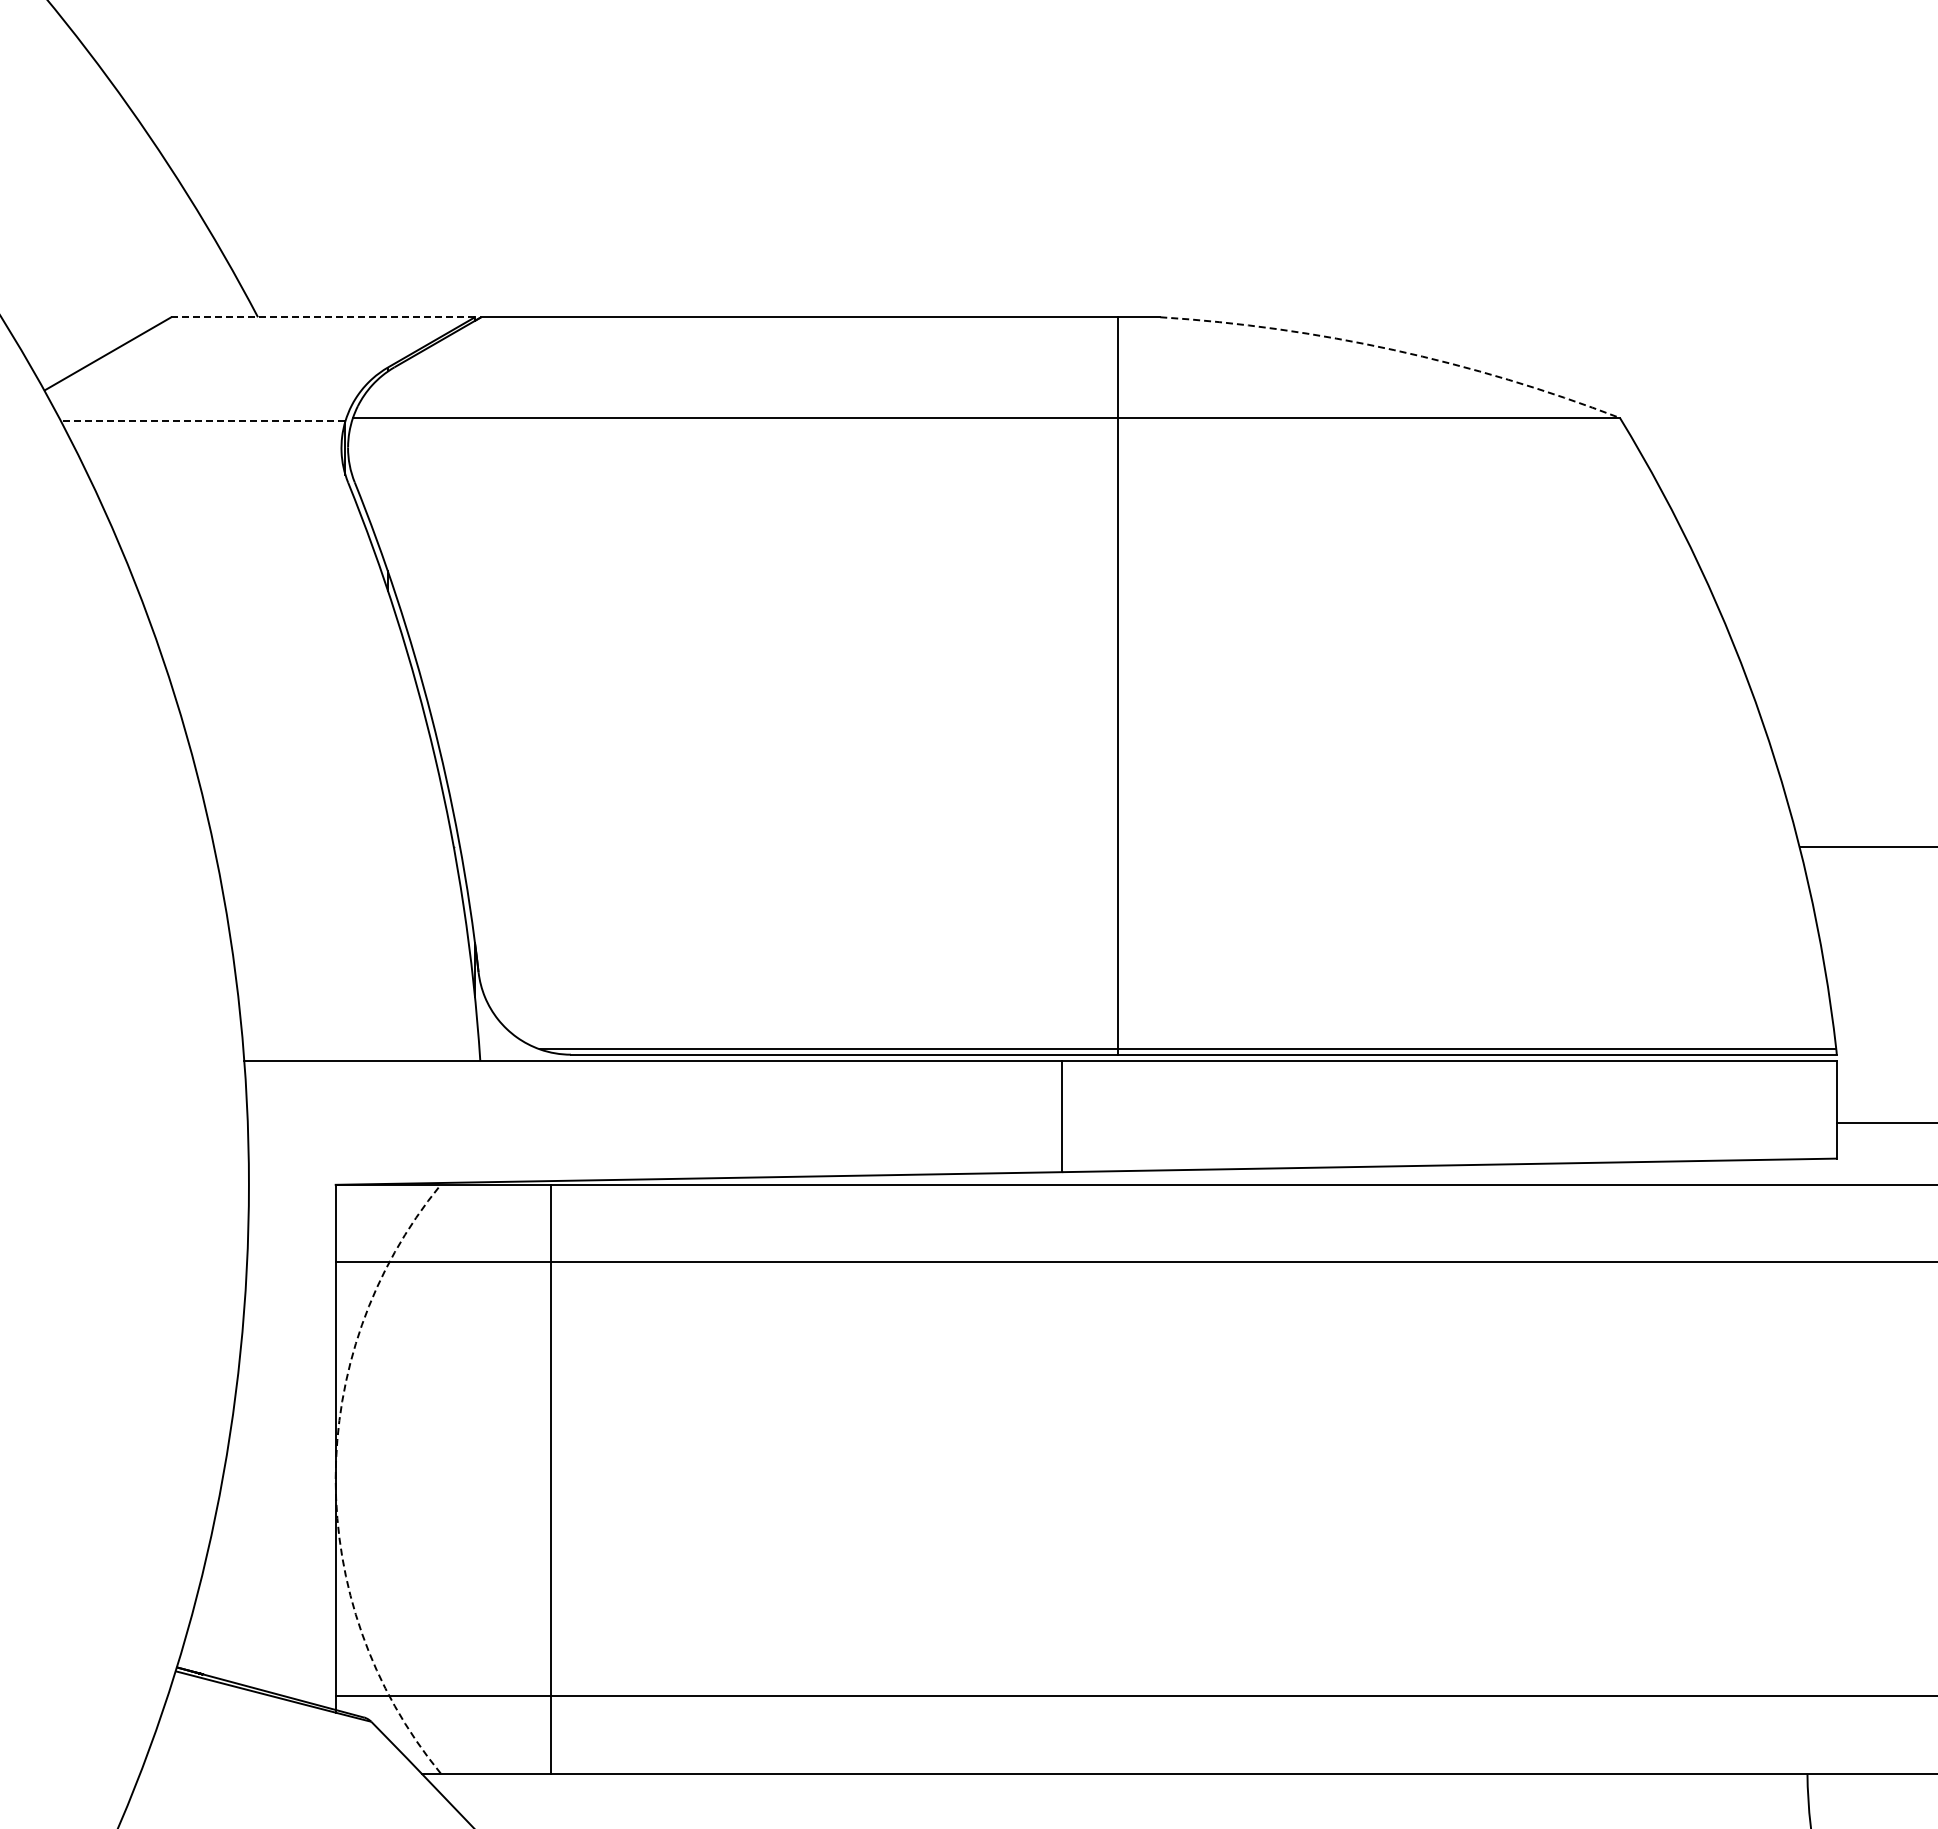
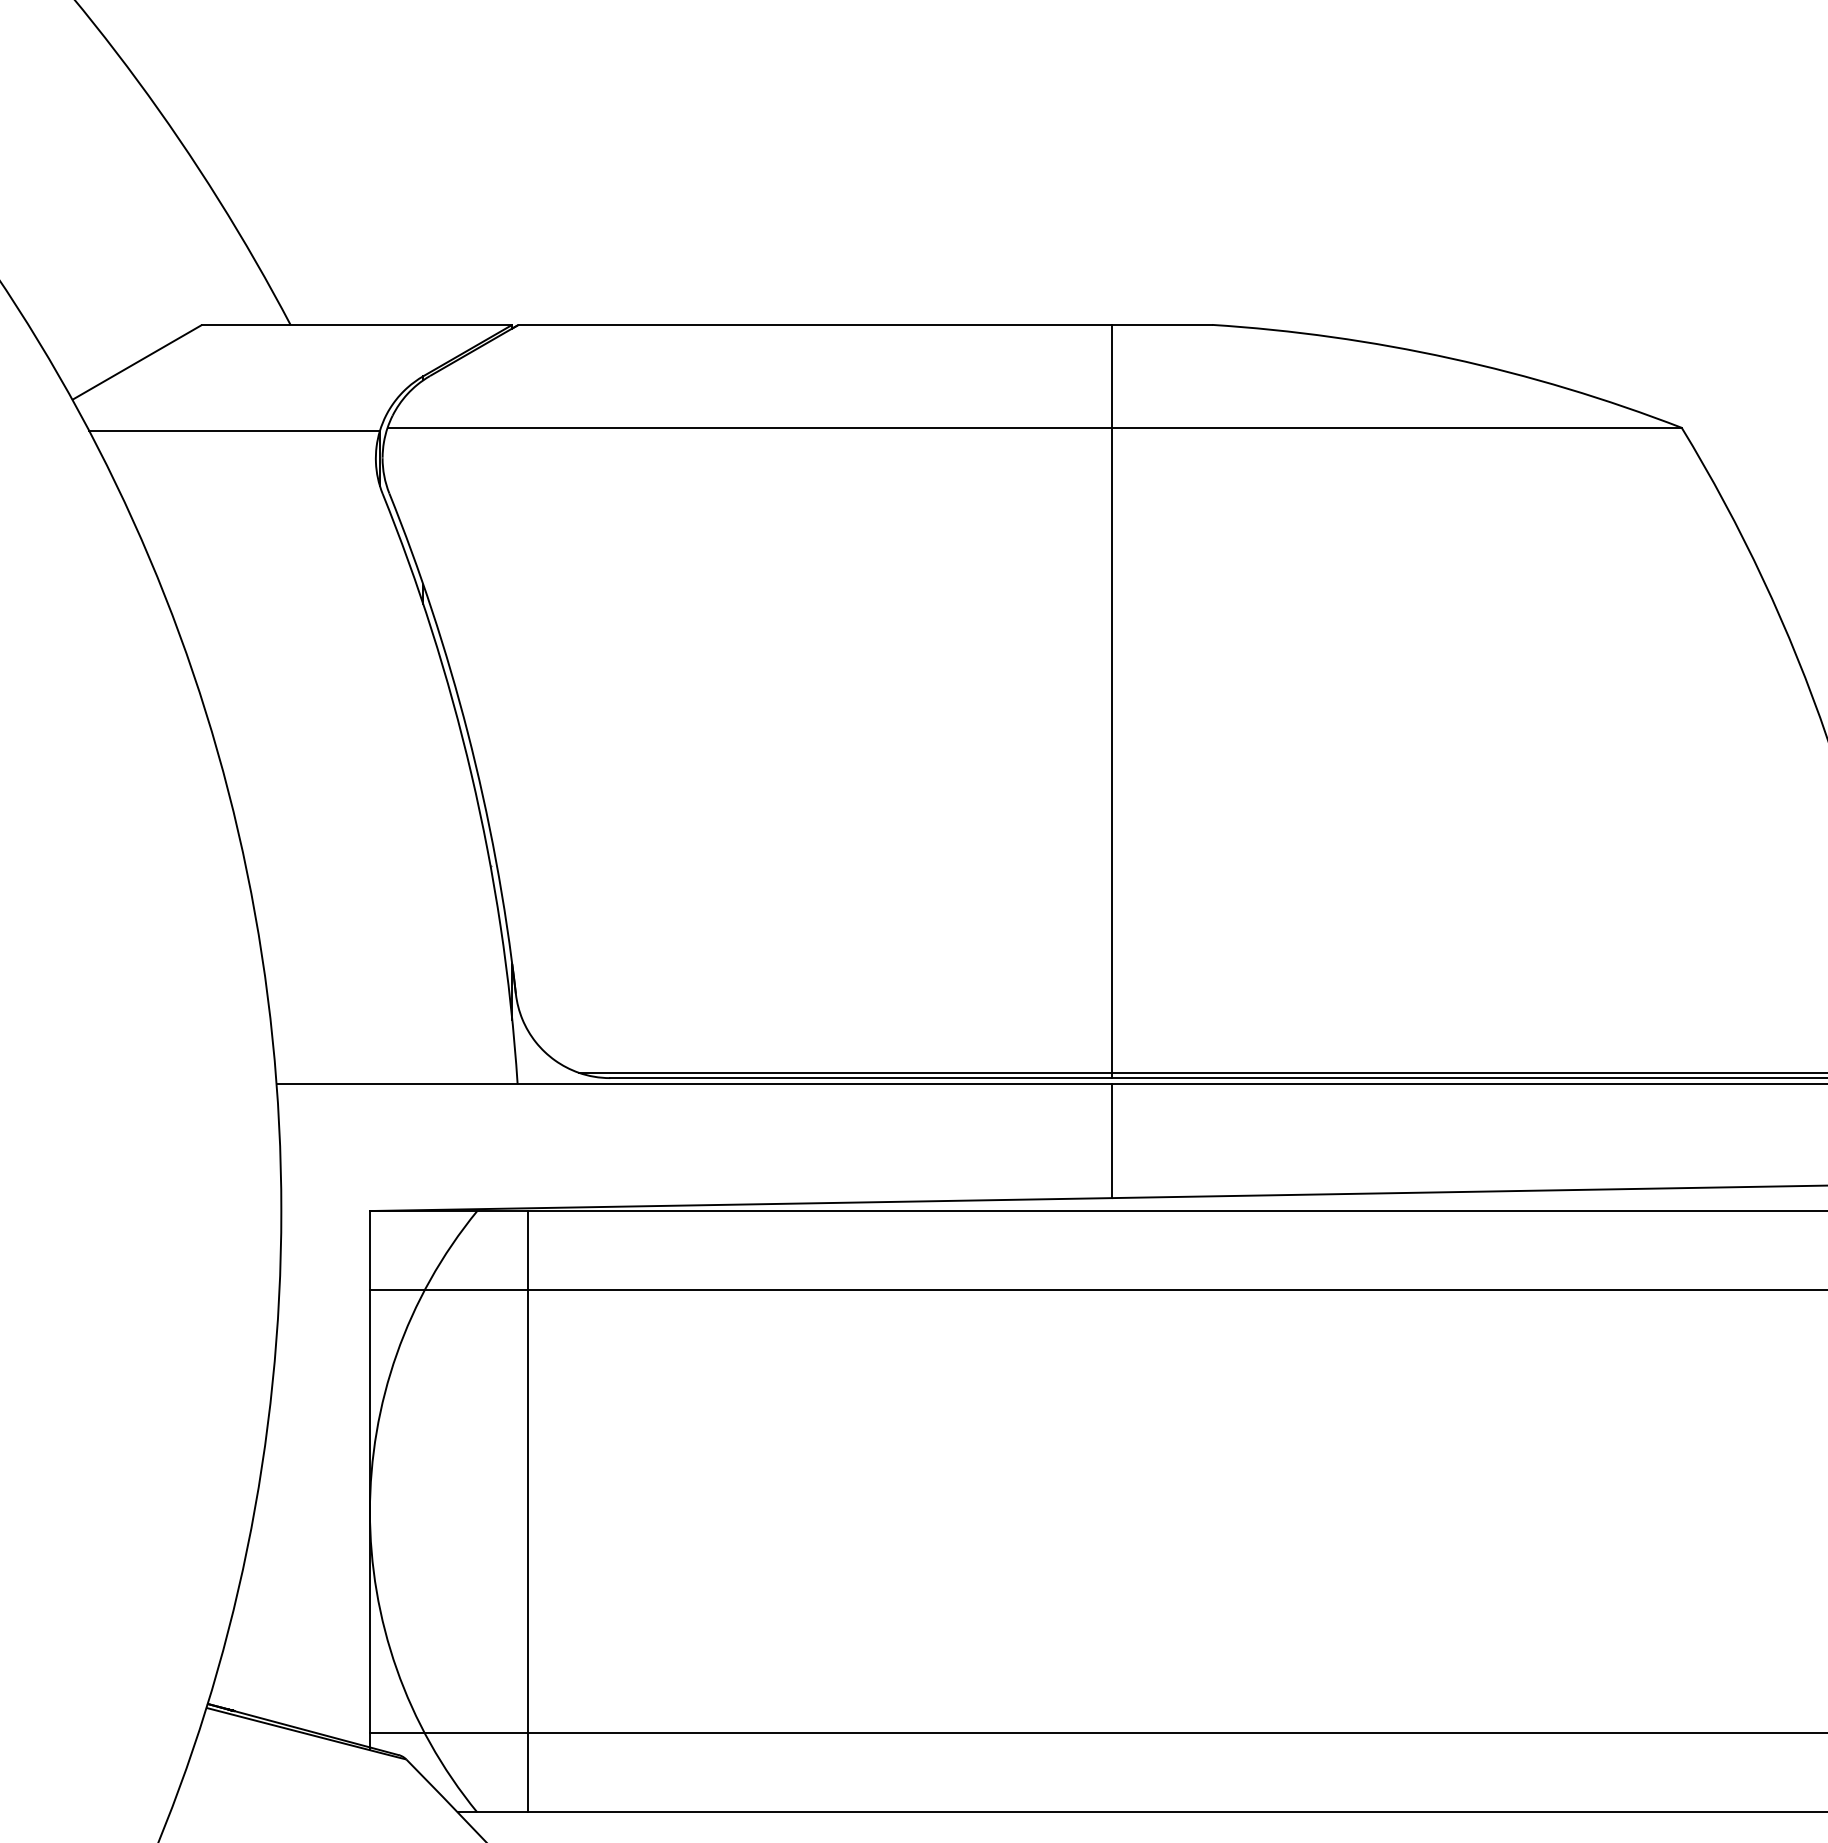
line: (323, 317) -> (357, 325), dashed -> solid
arc: (1393, 350) -> (1450, 358), dashed -> solid
line: (202, 421) -> (233, 431), dashed -> solid
line: (1118, 685) -> (1112, 701), moved
line: (550, 1478) -> (528, 1511), moved
arc: (335, 1479) -> (369, 1512), dashed -> solid

